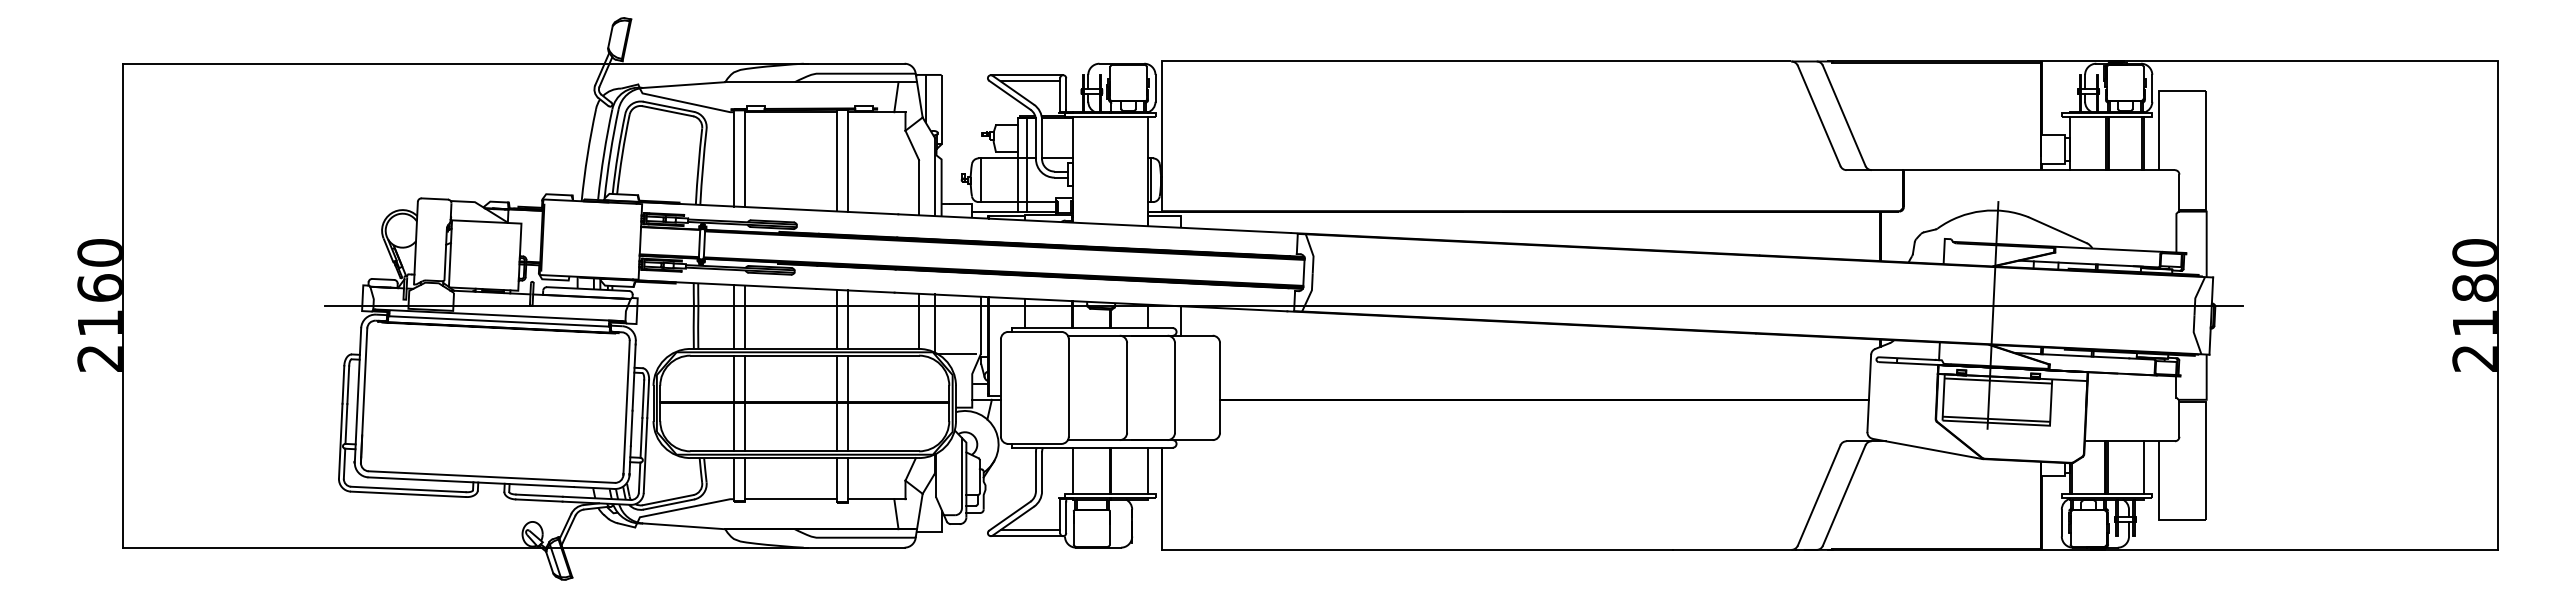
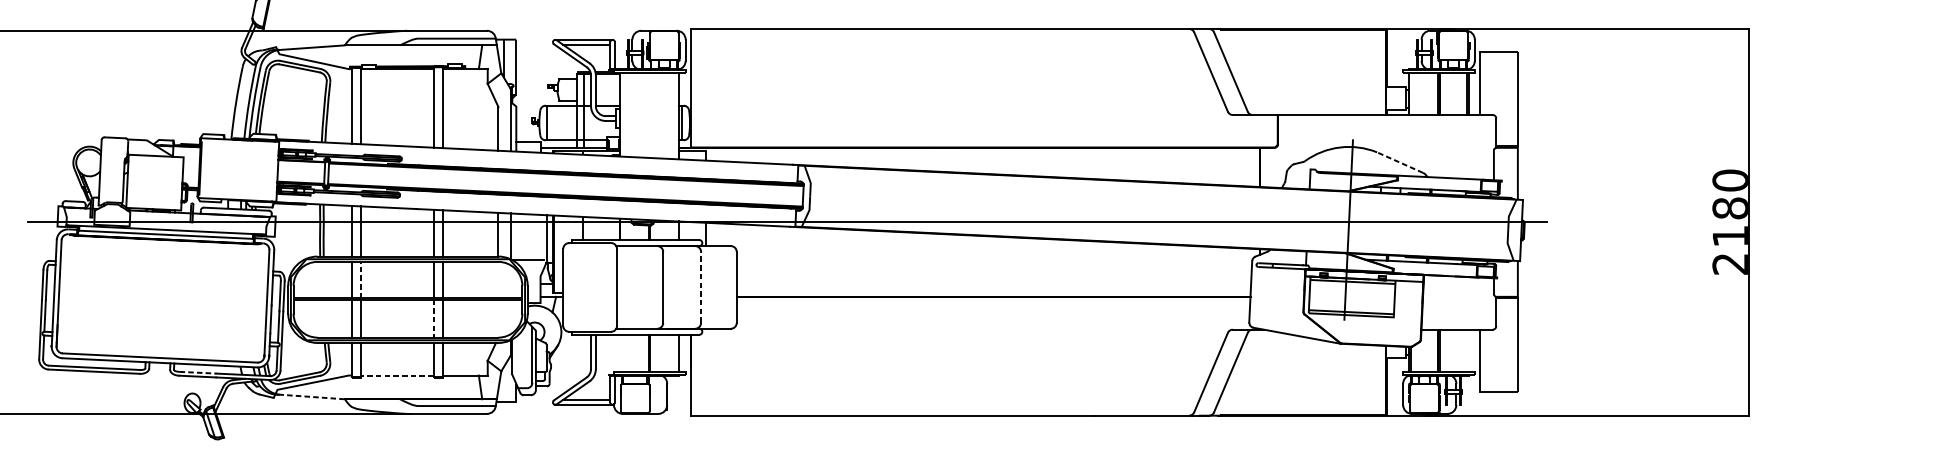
line: (2057, 230) -> (1399, 162), solid -> dashed
line: (744, 378) -> (360, 279), solid -> dashed
line: (1175, 387) -> (701, 287), solid -> dashed
line: (837, 427) -> (433, 318), solid -> dashed
line: (2144, 467) -> (1468, 350), removed
line: (1072, 470) -> (619, 352), removed
line: (540, 495) -> (198, 372), solid -> dashed
line: (790, 499) -> (396, 375), solid -> dashed
line: (683, 526) -> (311, 397), solid -> dashed

